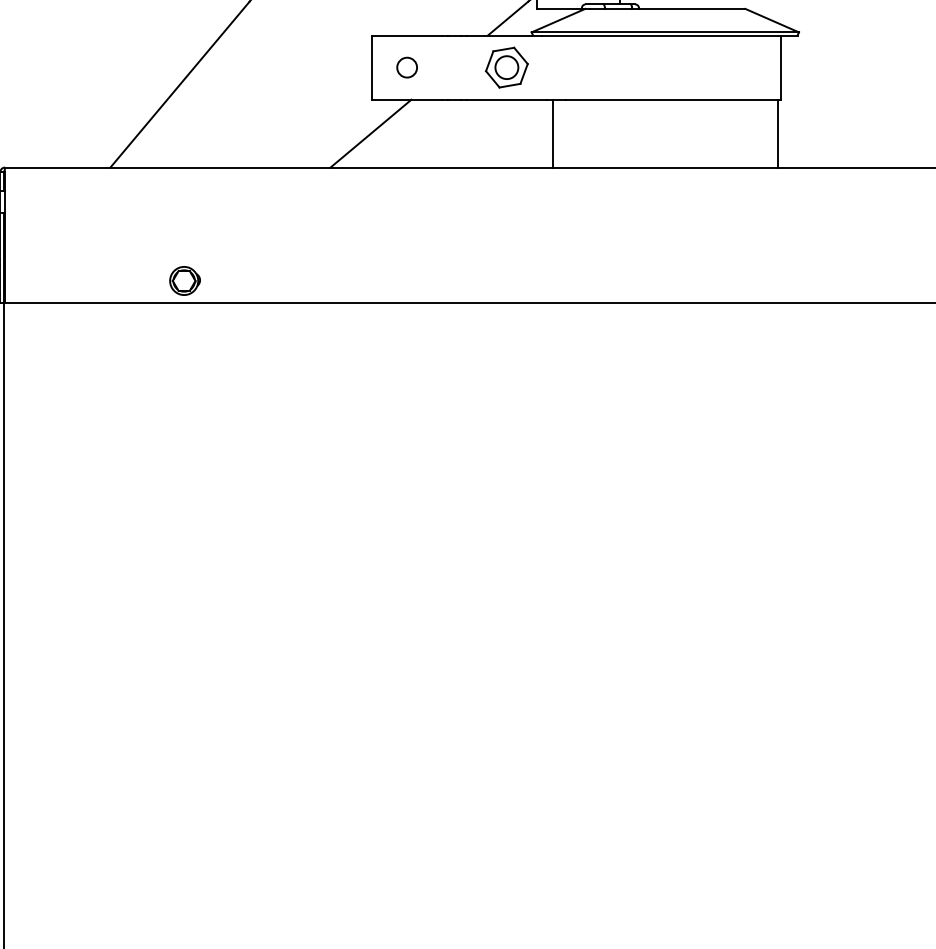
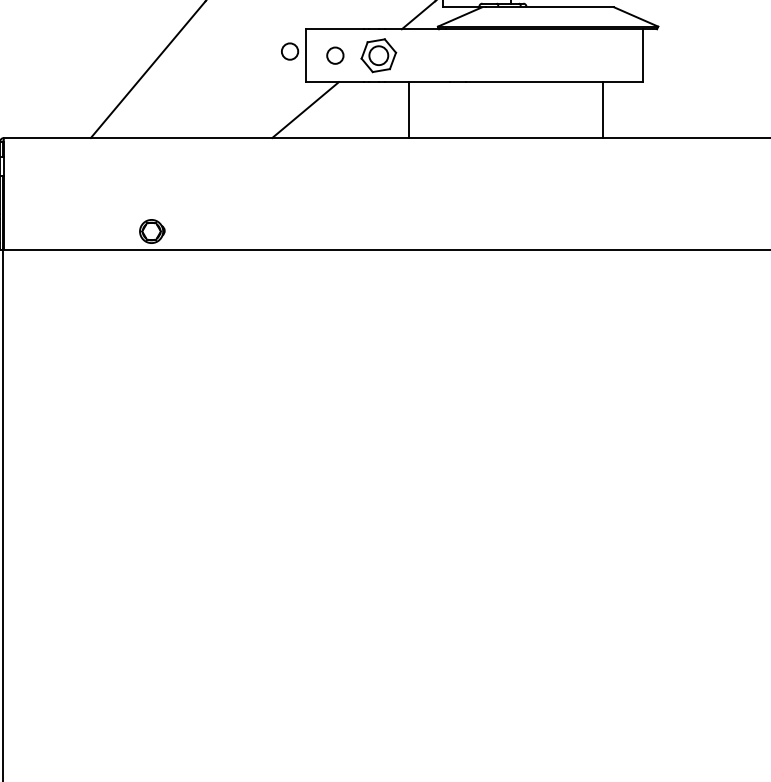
circle: (351, 62) -> (289, 51), added
part: (506, 67) -> (378, 55), moved
line: (552, 133) -> (408, 109), moved
line: (778, 133) -> (603, 109), moved

